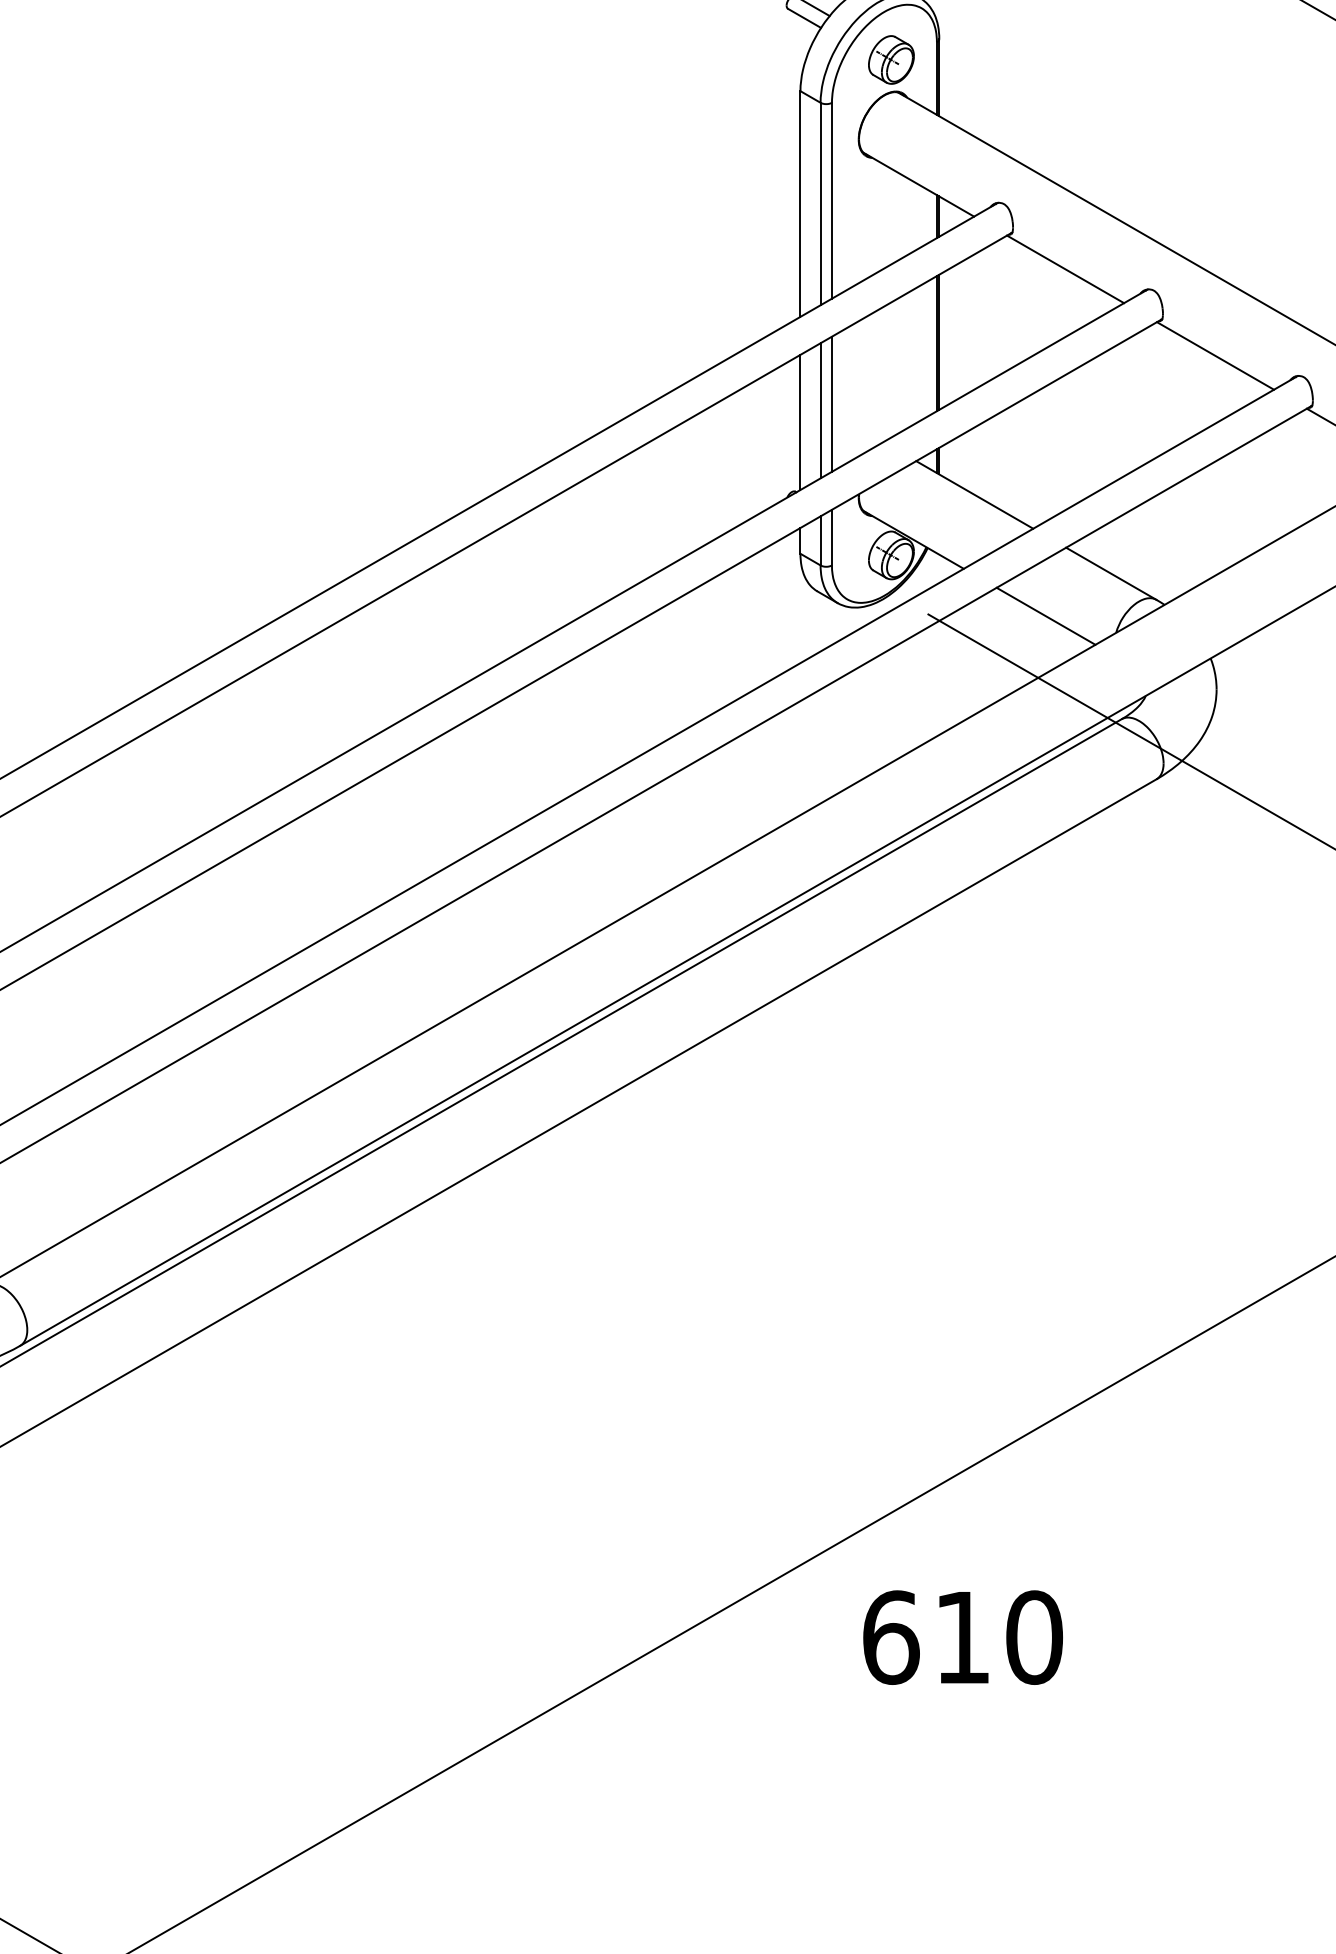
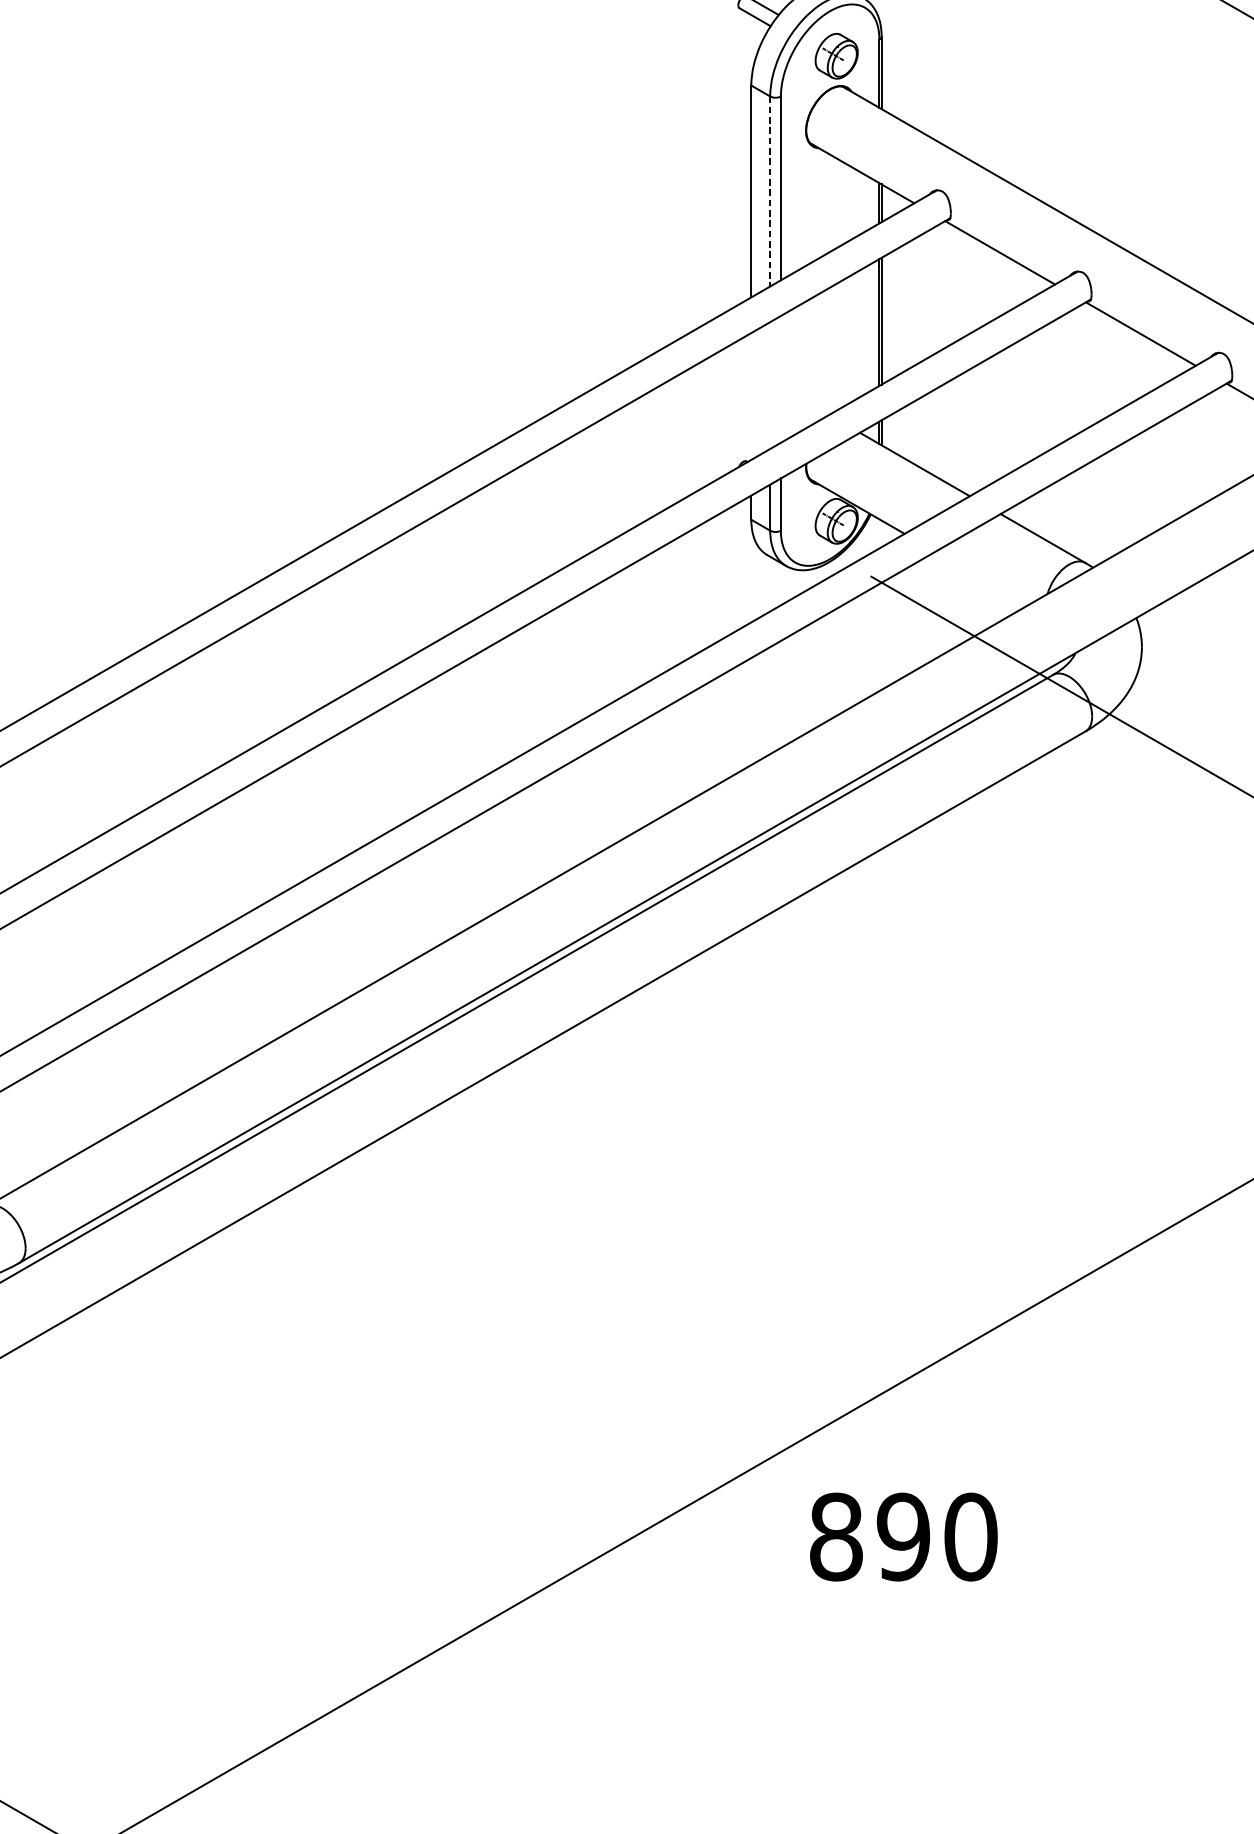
line: (820, 204) -> (770, 191), solid -> dashed
line: (831, 403) -> (780, 378), removed
line: (820, 410) -> (770, 385), removed
line: (800, 422) -> (751, 396), removed
line: (1045, 615) -> (981, 577), removed
text: (926, 1637) -> (869, 1536), 610 -> 890

